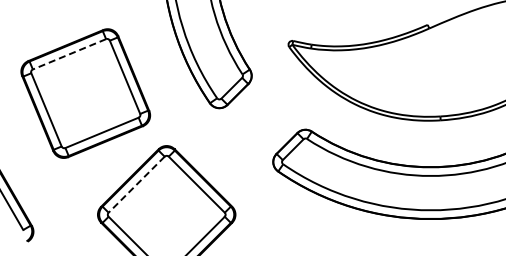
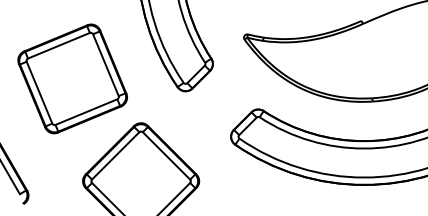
line: (69, 54) -> (58, 45), dashed -> solid
line: (136, 184) -> (115, 155), dashed -> solid

